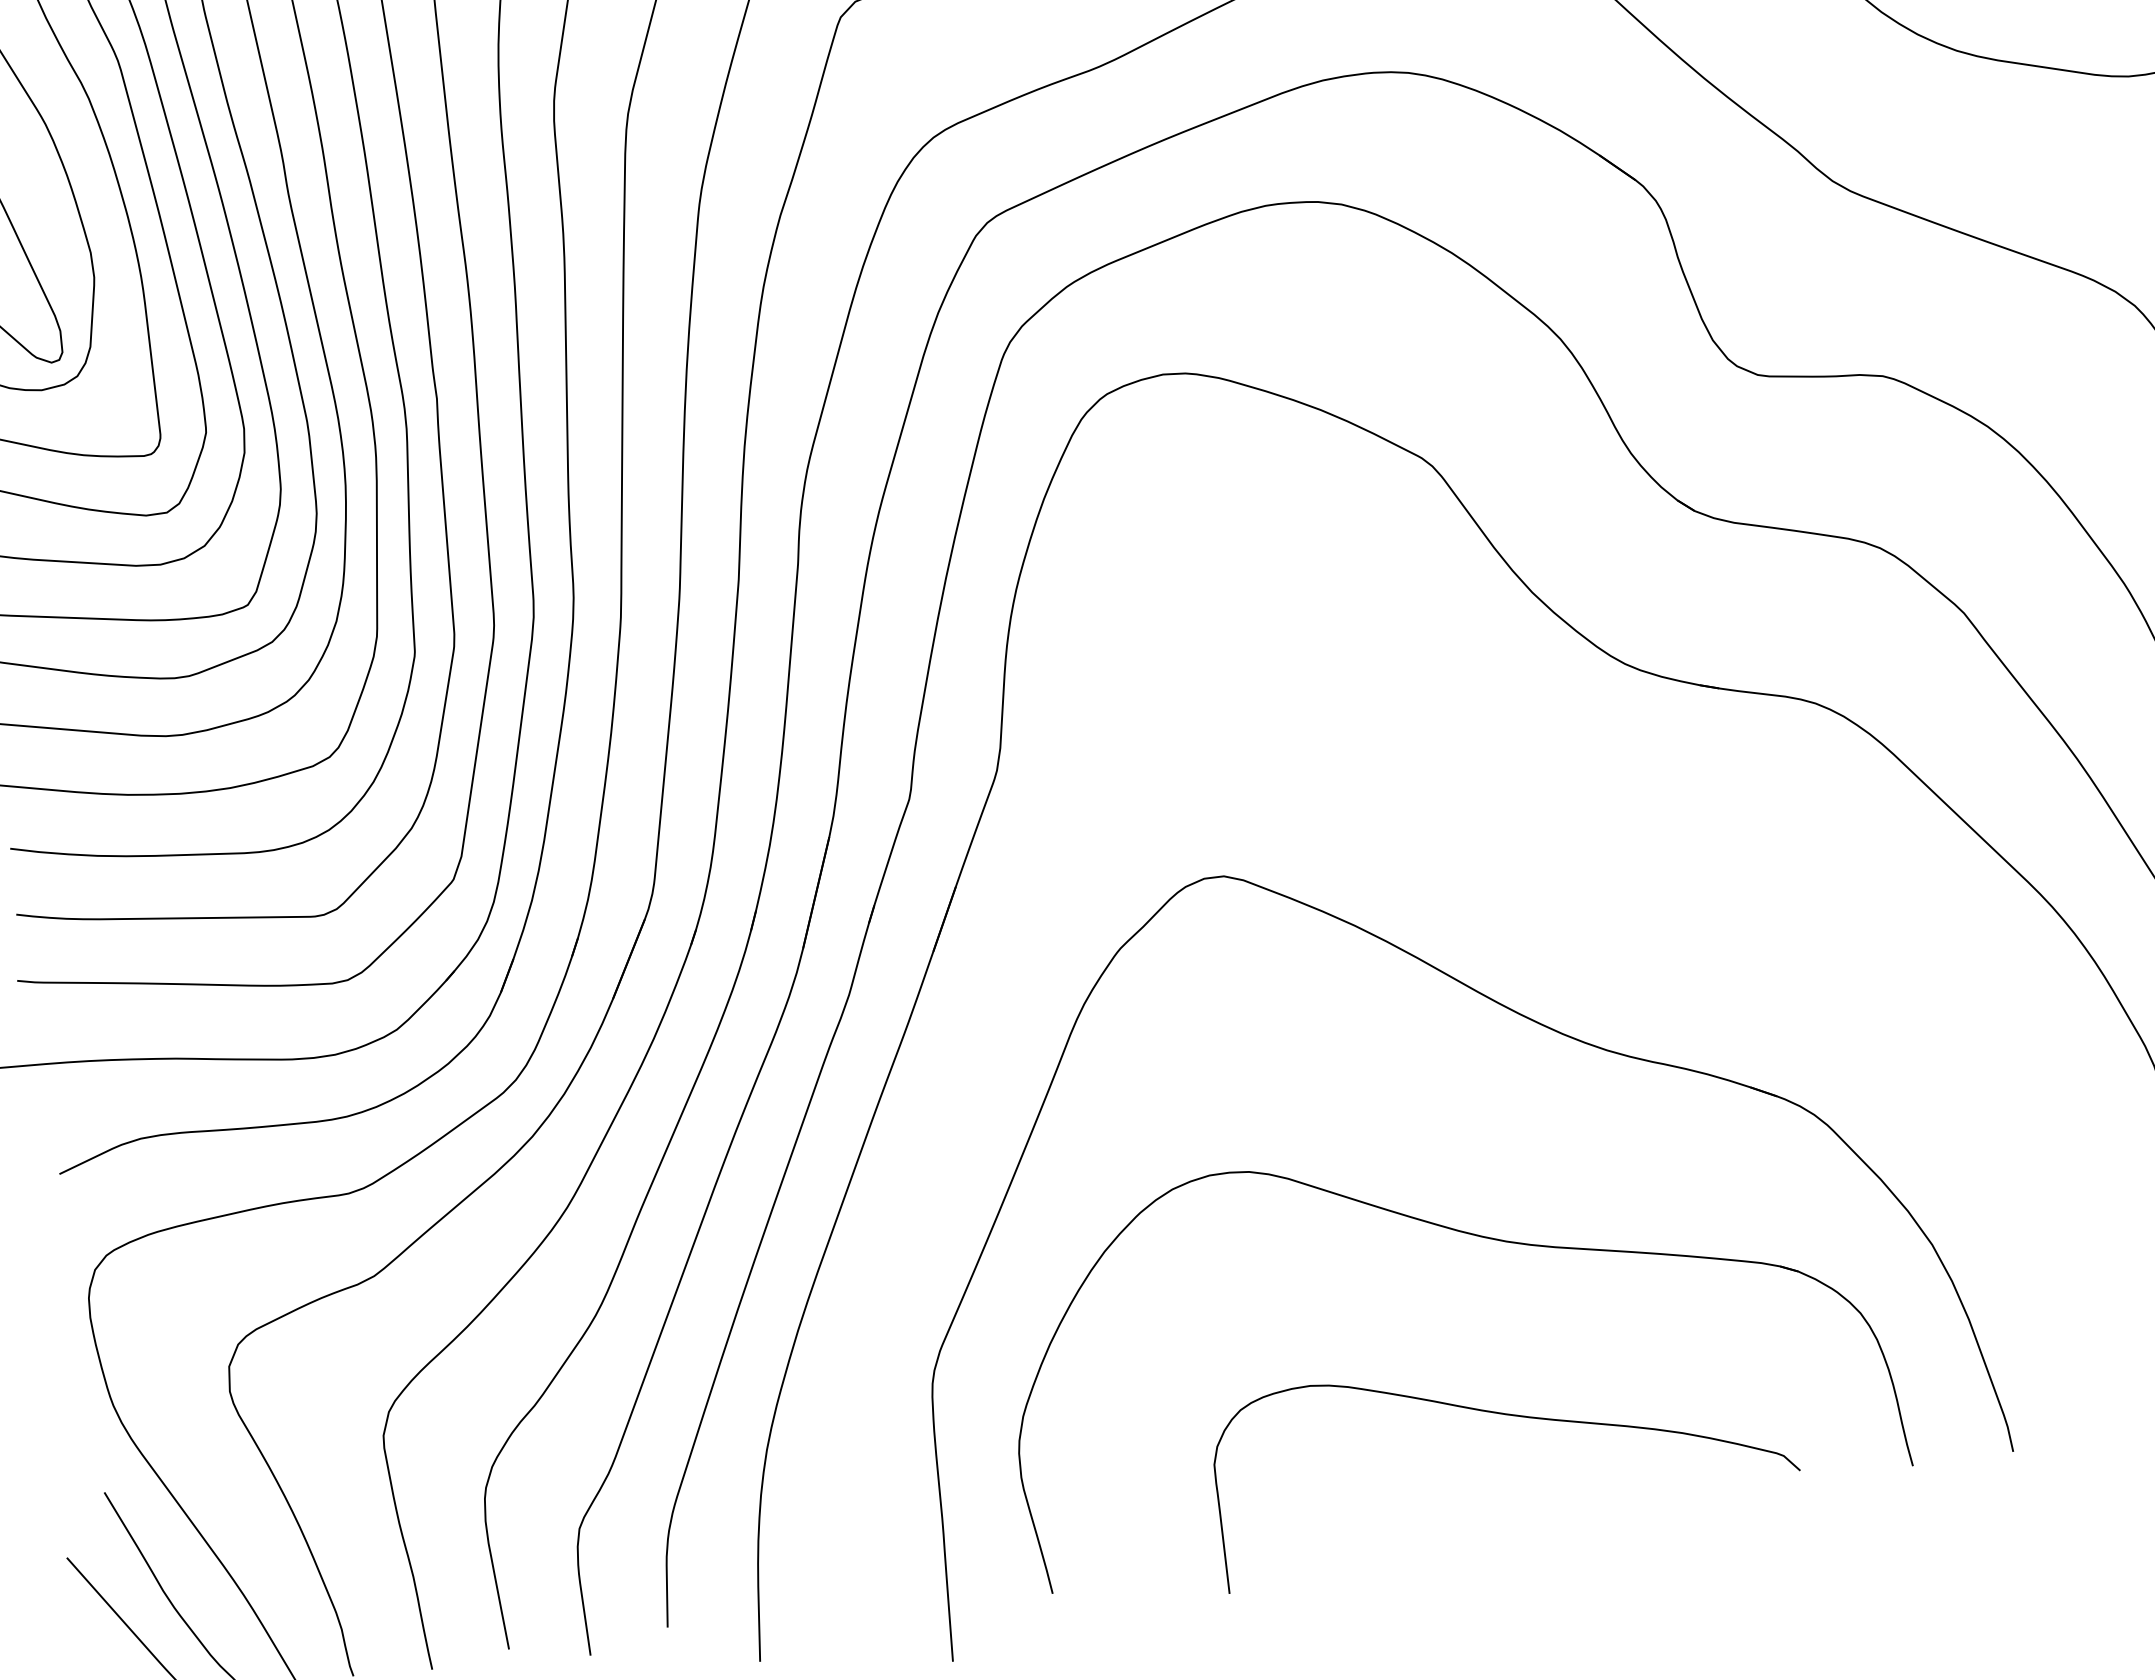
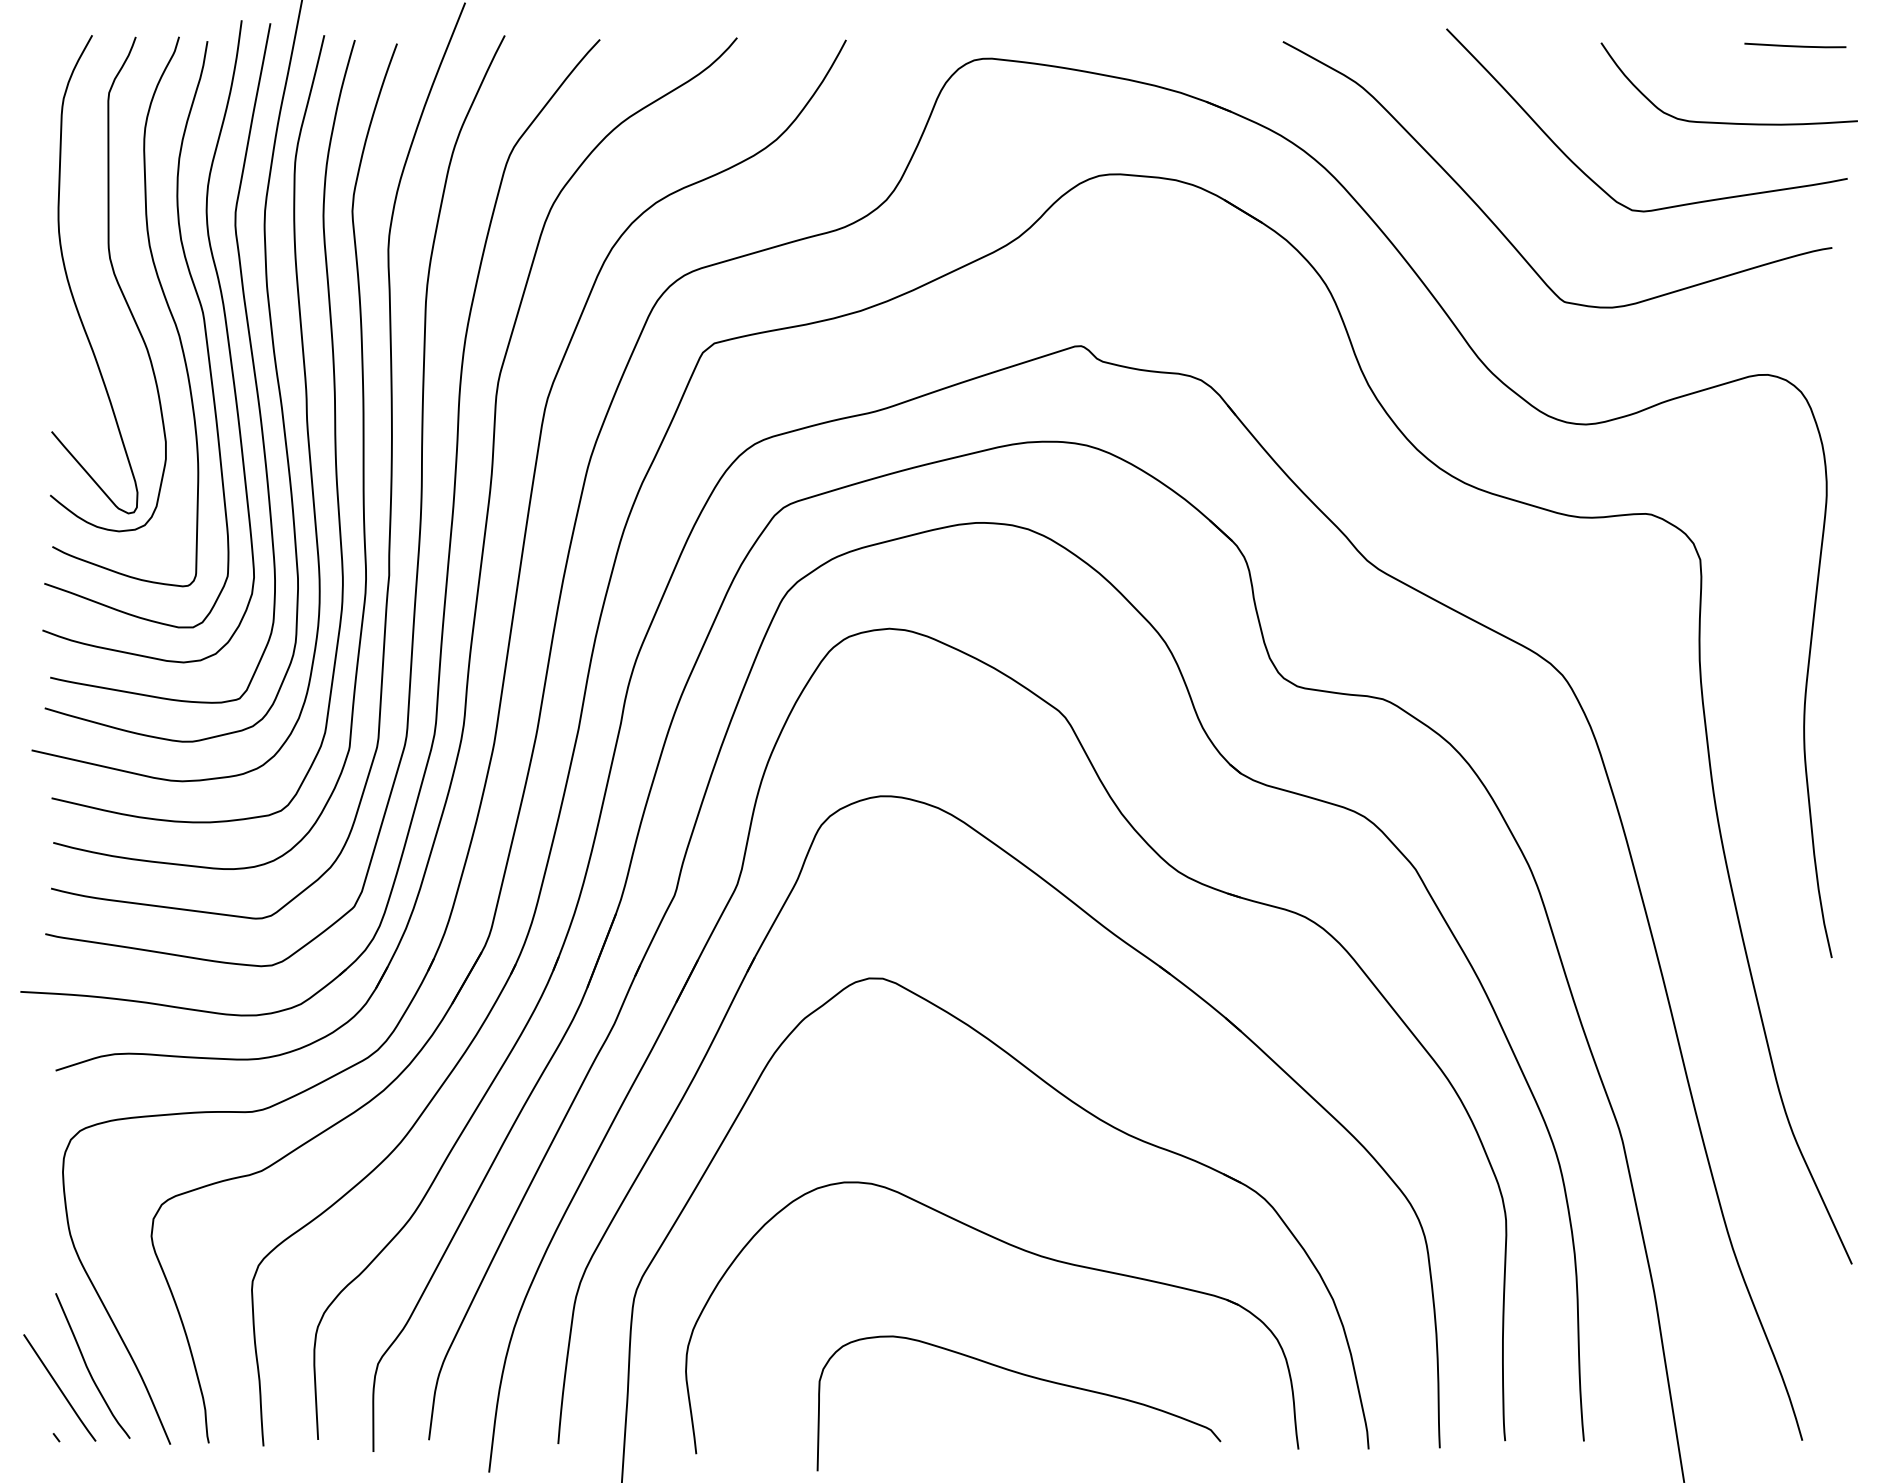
part: (1567, 779) -> (1127, 945), added

